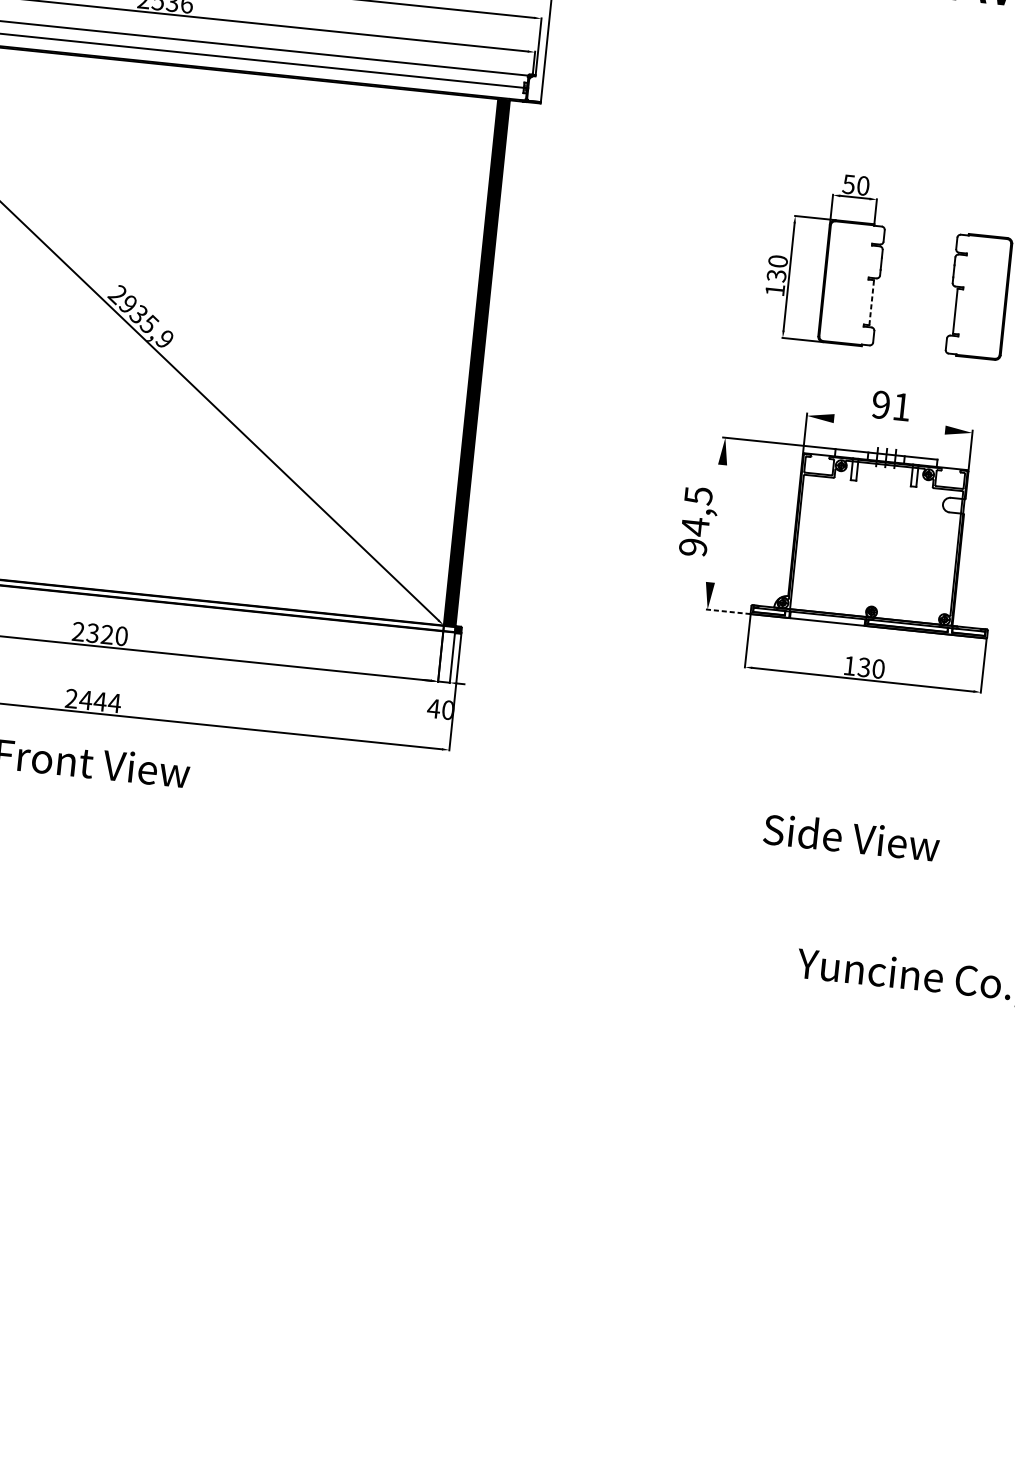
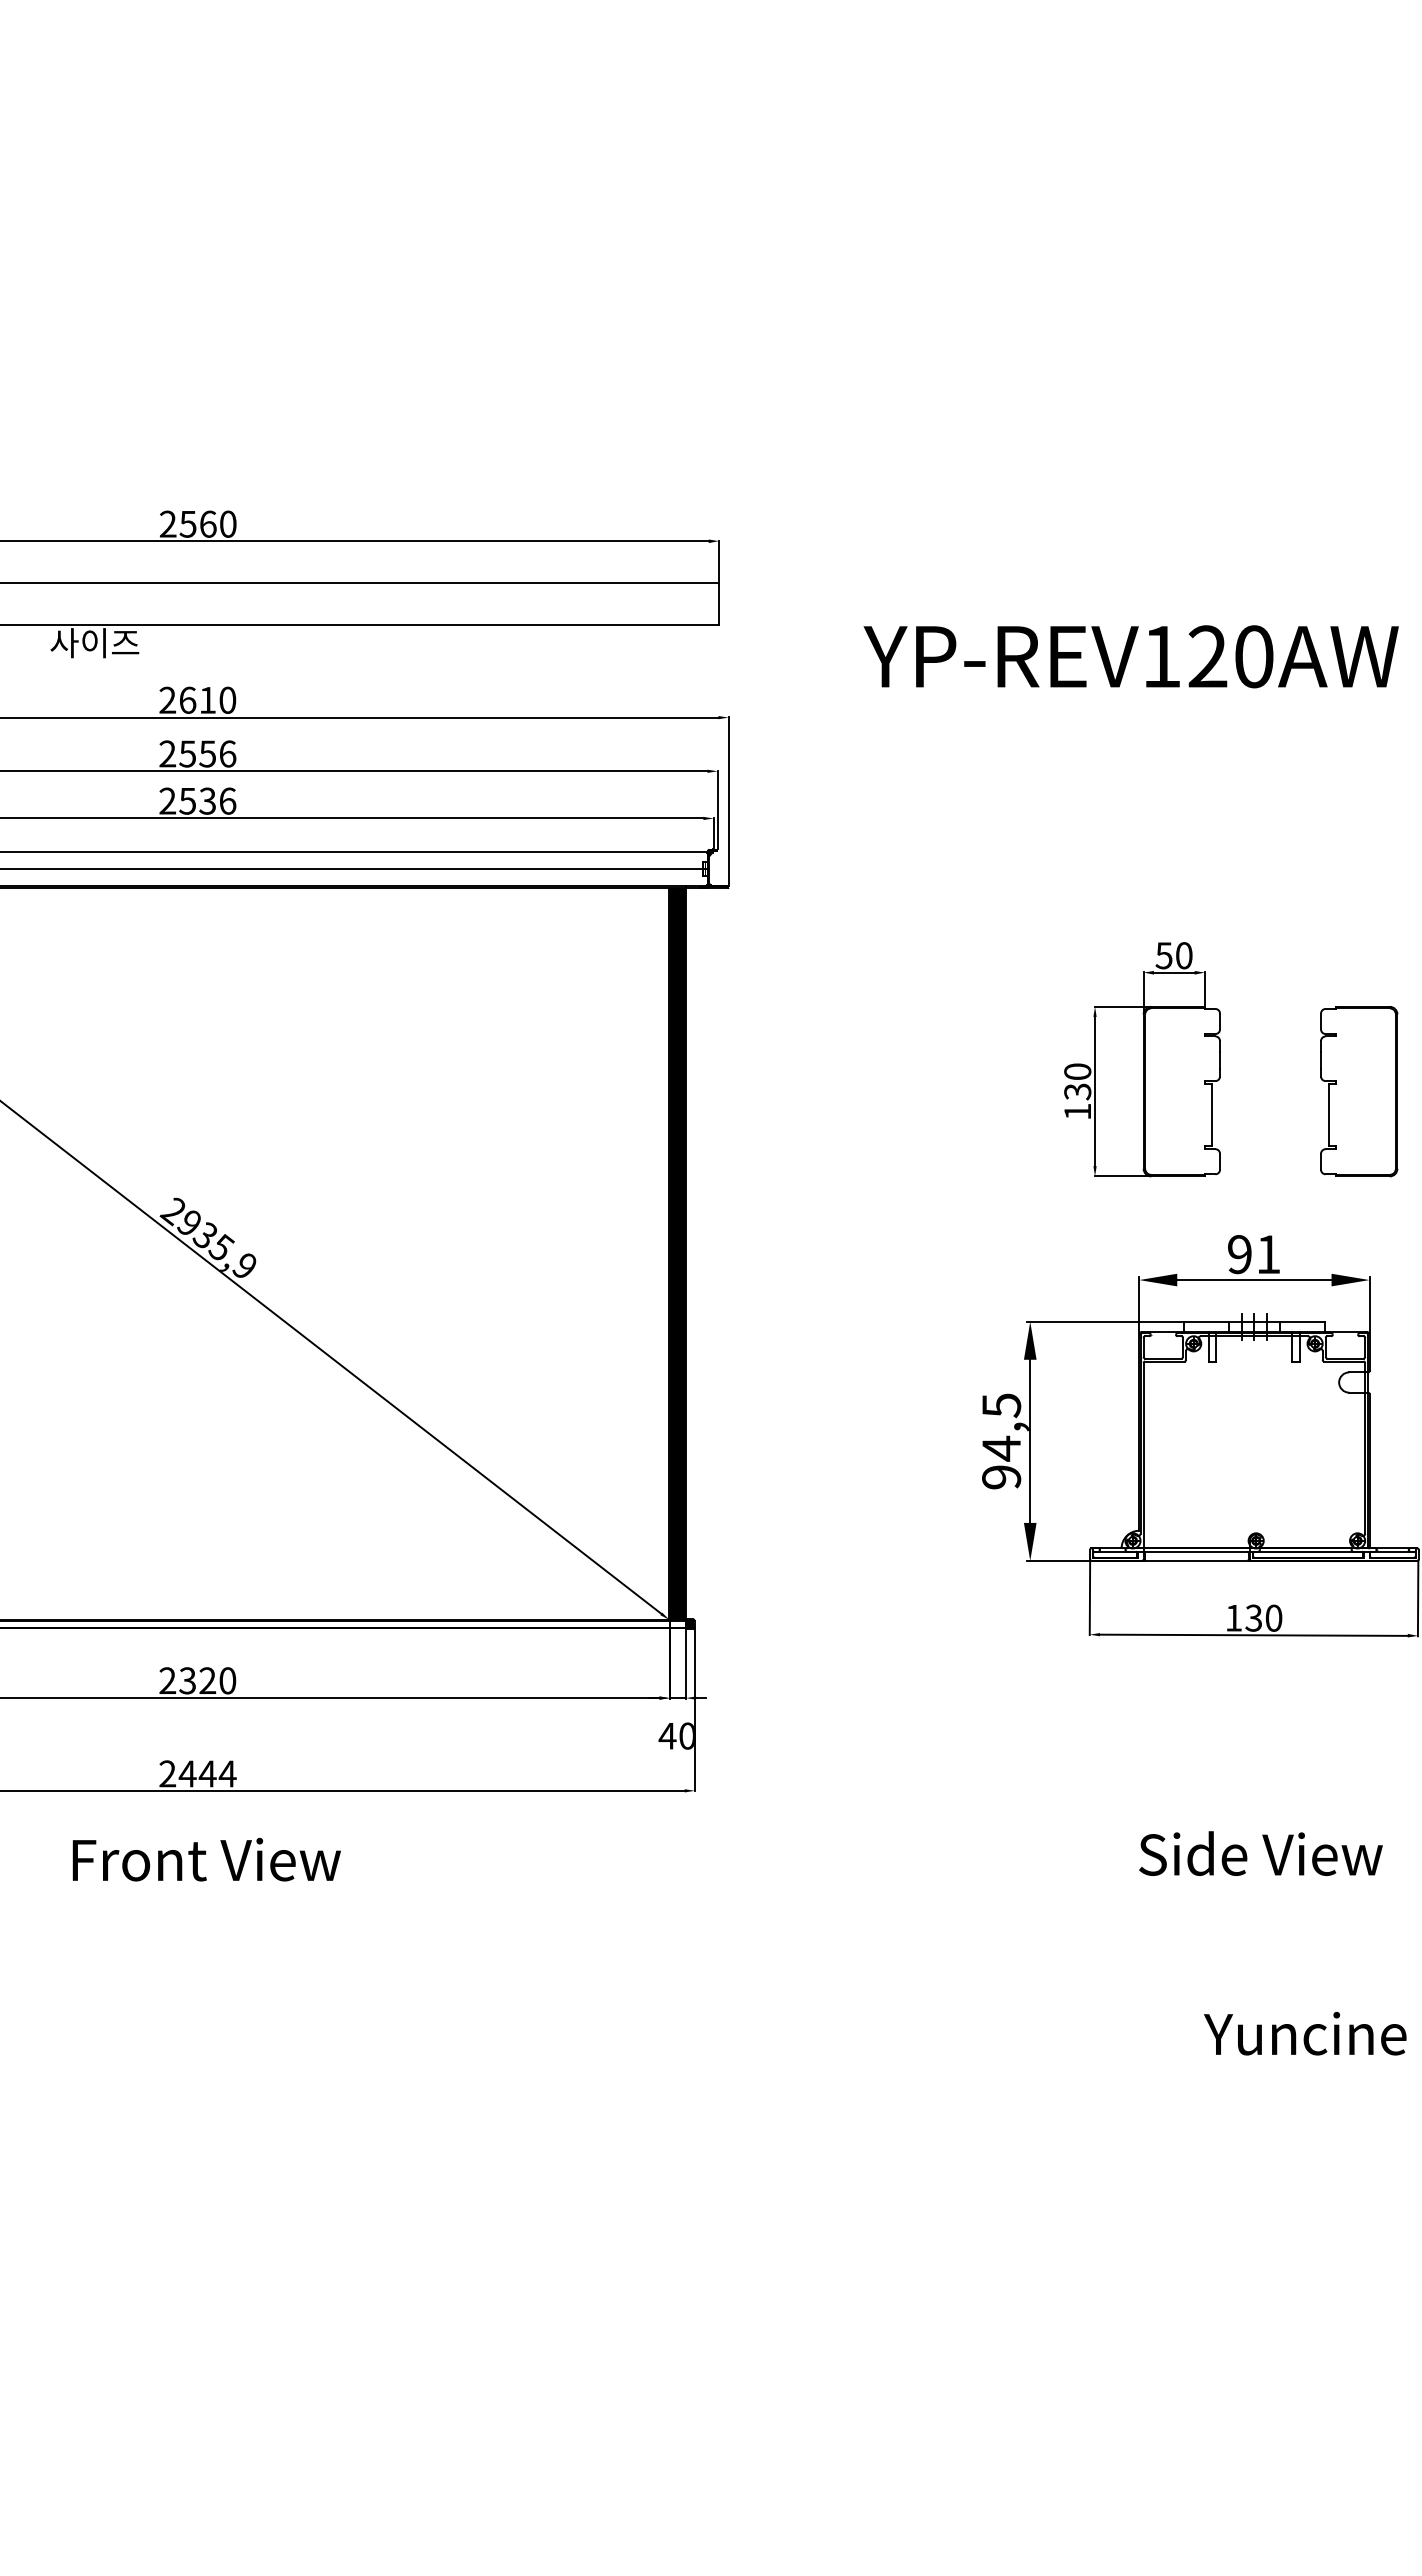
line: (871, 302) -> (1212, 1114), dashed -> solid
line: (889, 424) -> (1254, 1280), added
line: (716, 523) -> (1030, 1440), added
line: (727, 611) -> (1058, 1560), dashed -> solid

